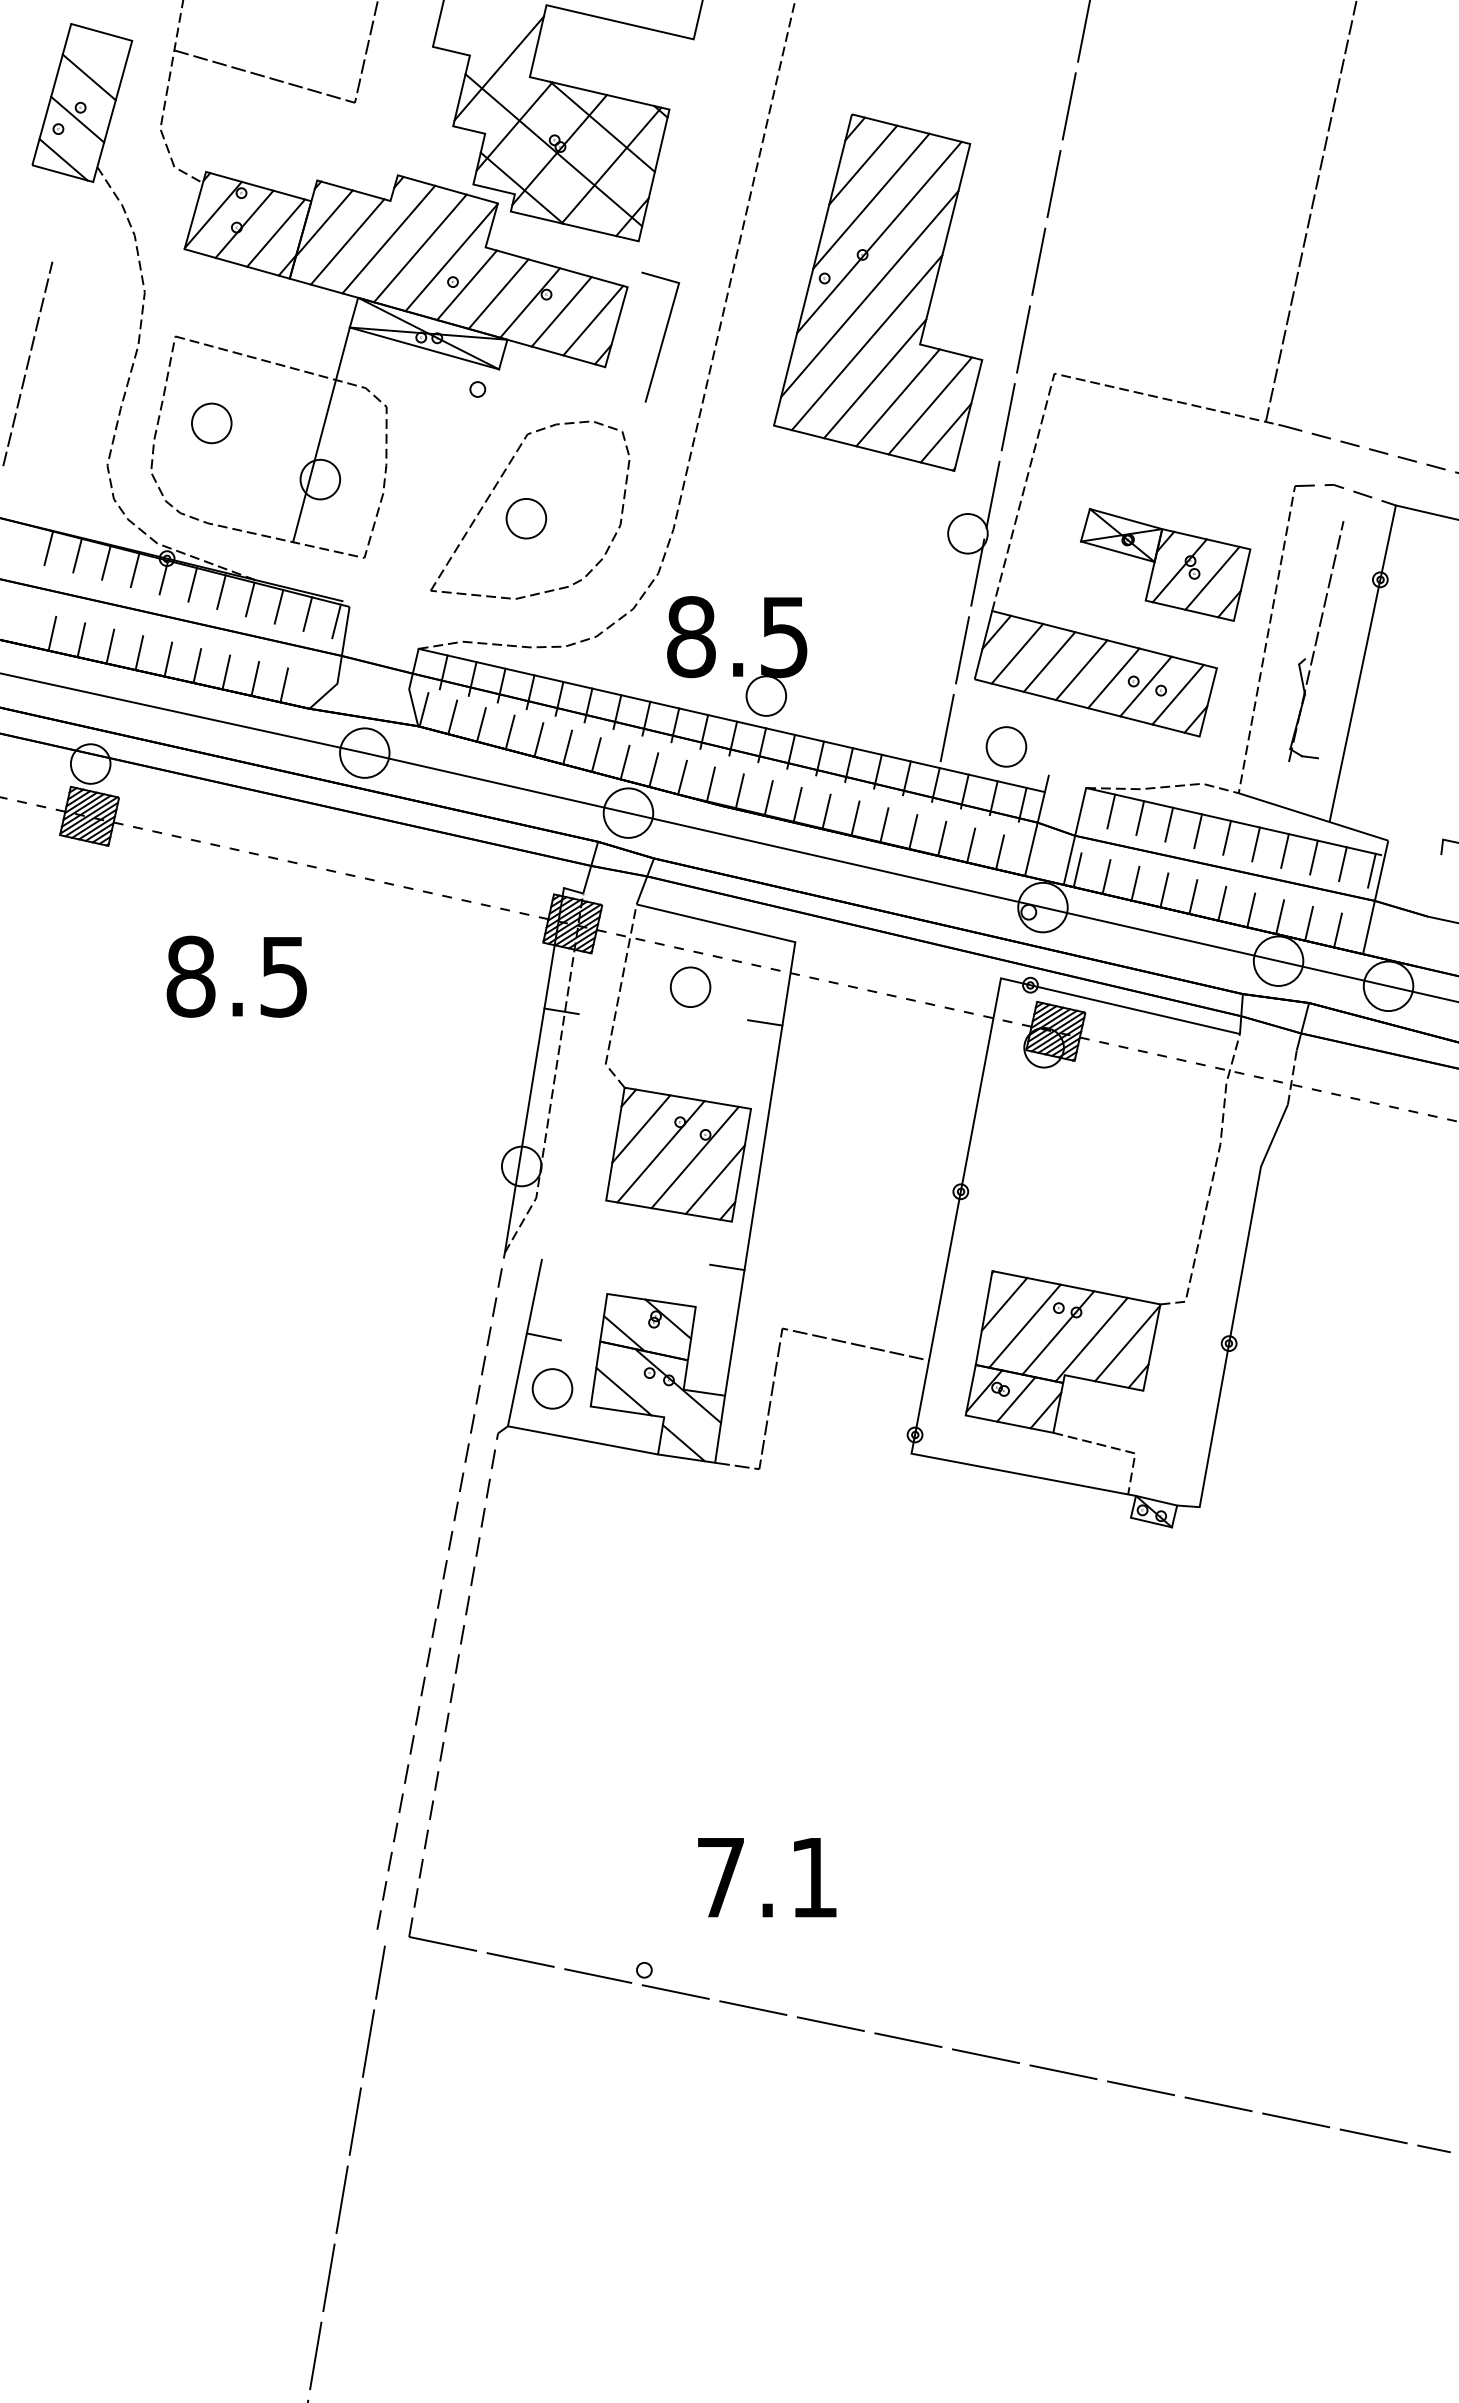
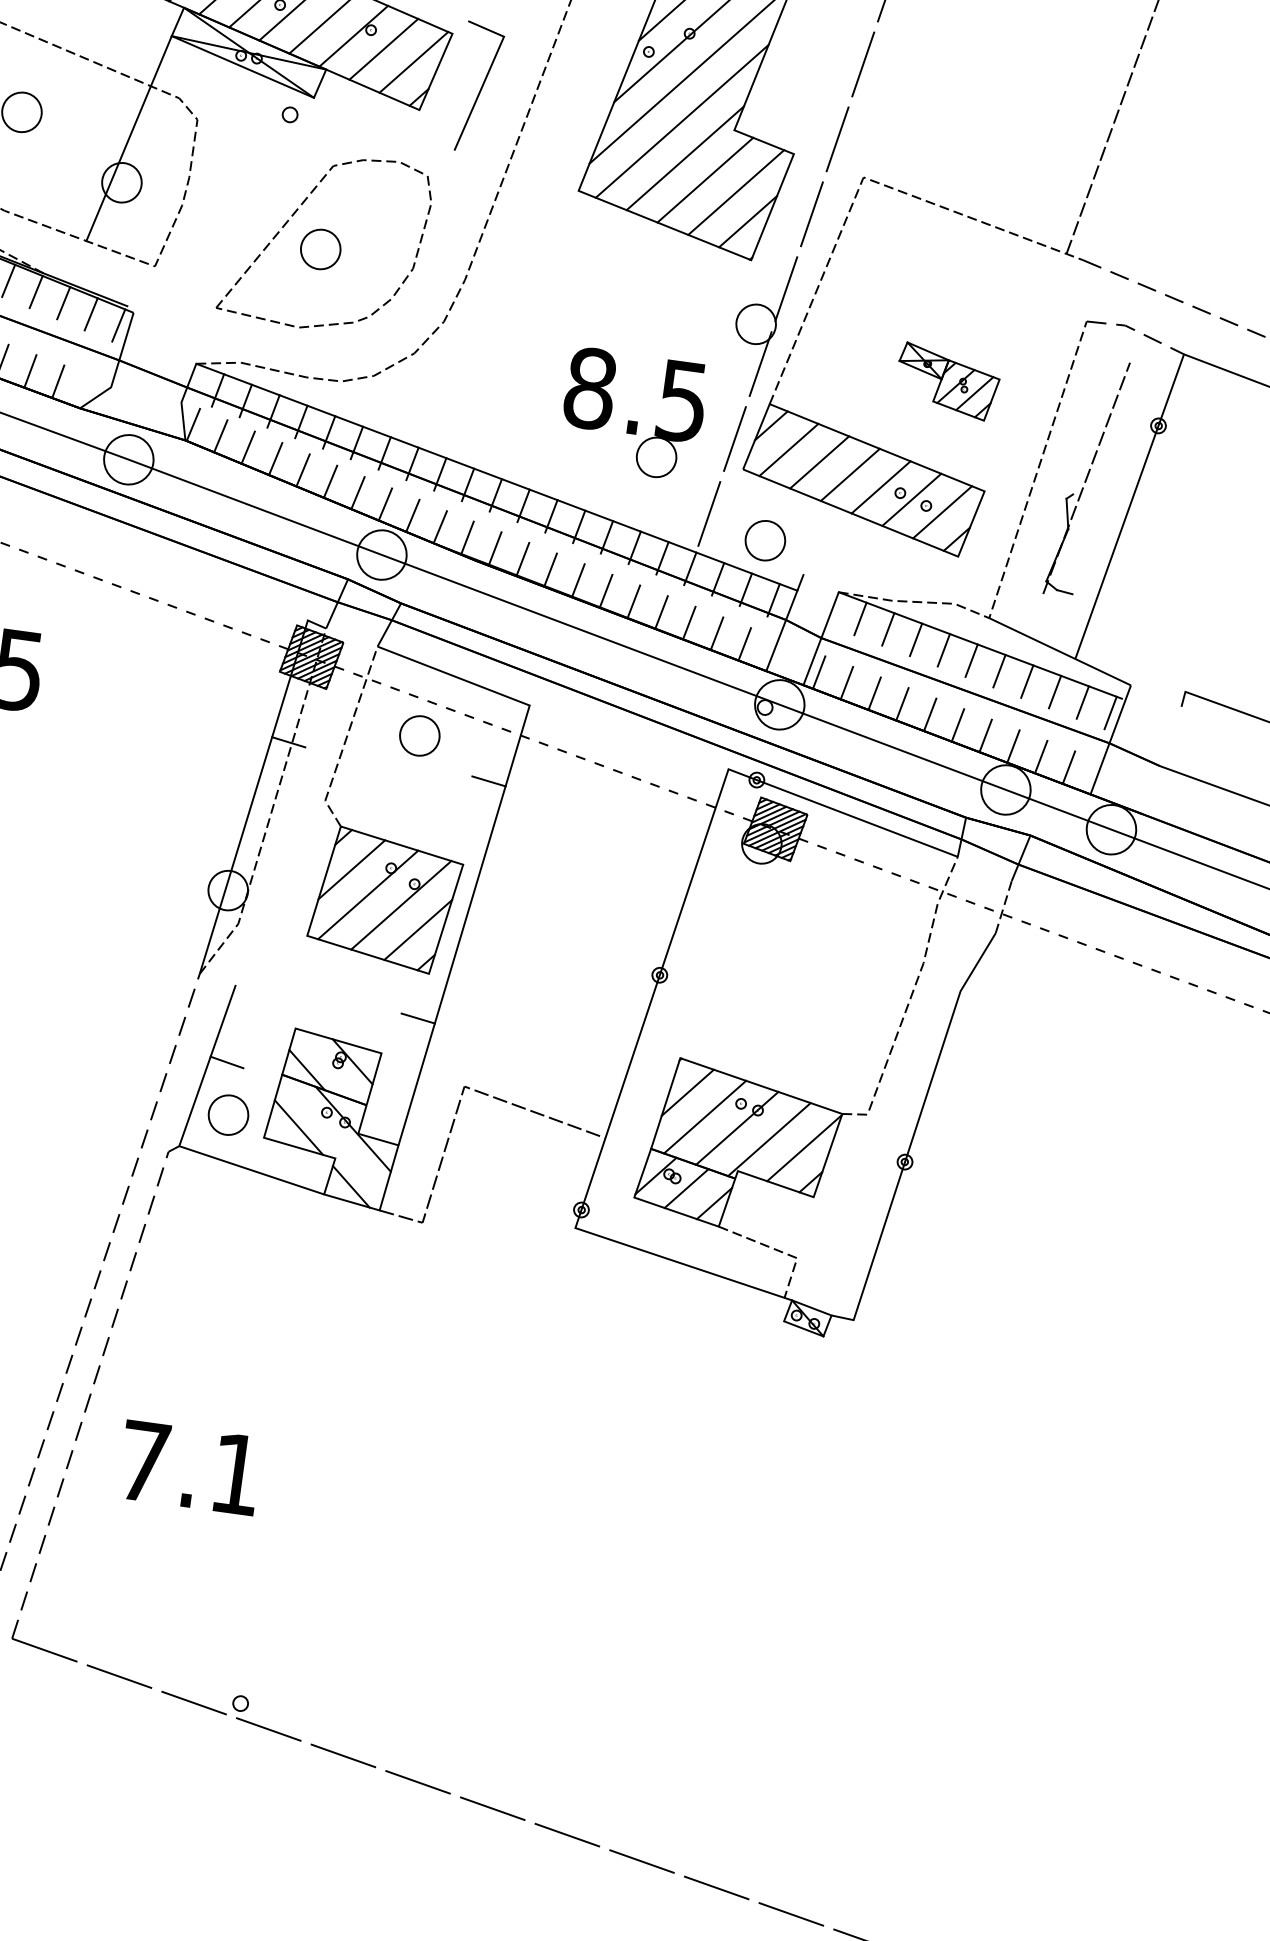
part: (1165, 564) -> (947, 381), size x0.6
part: (737, 663) -> (632, 421), moved
text: (767, 1877) -> (190, 1467), moved

